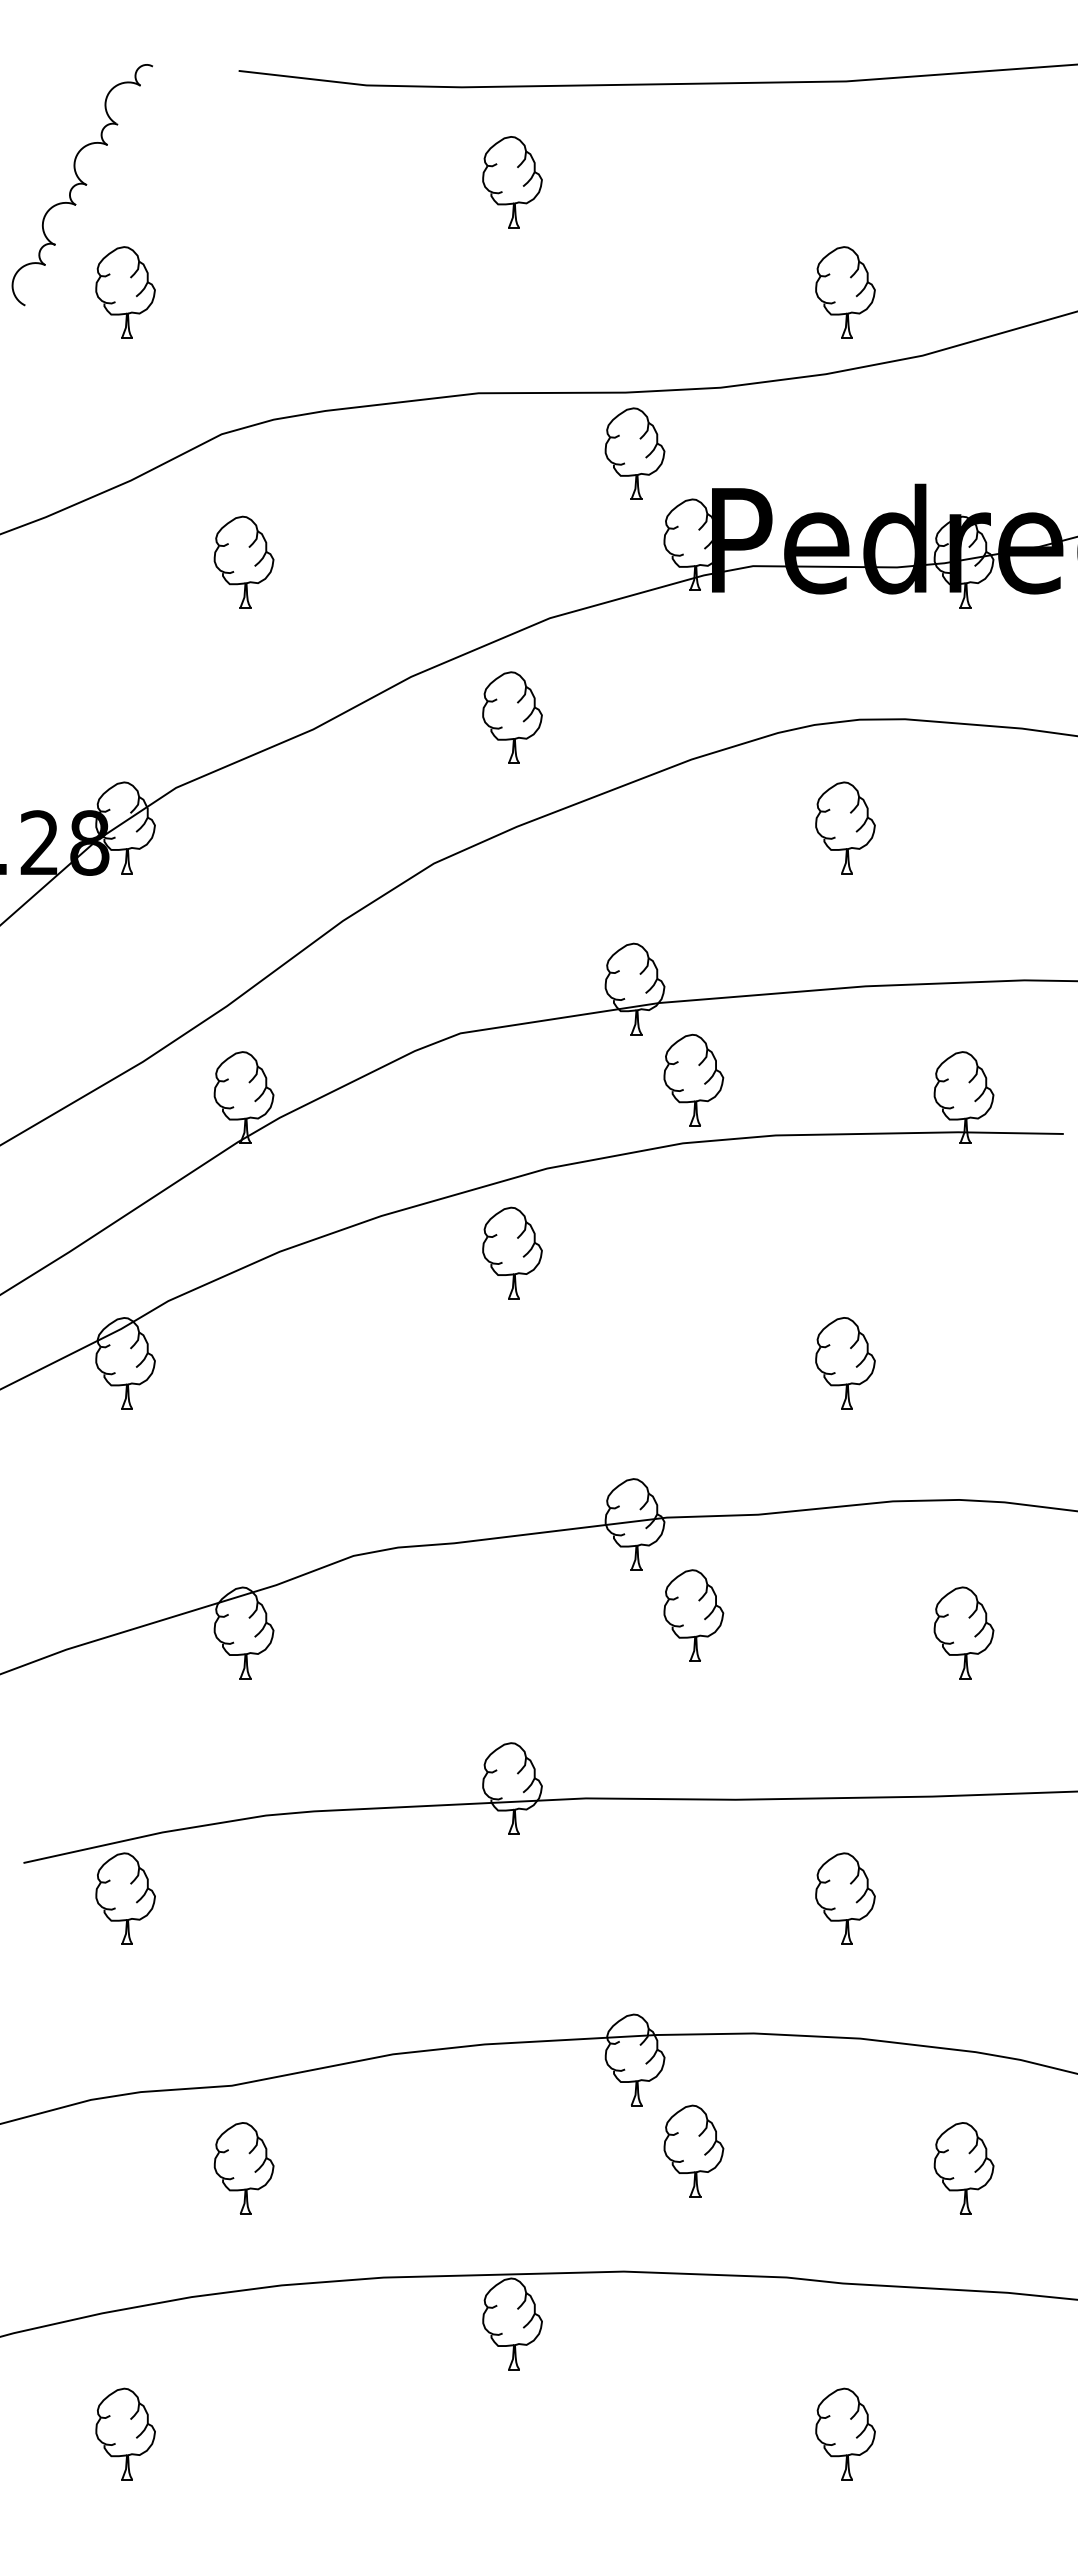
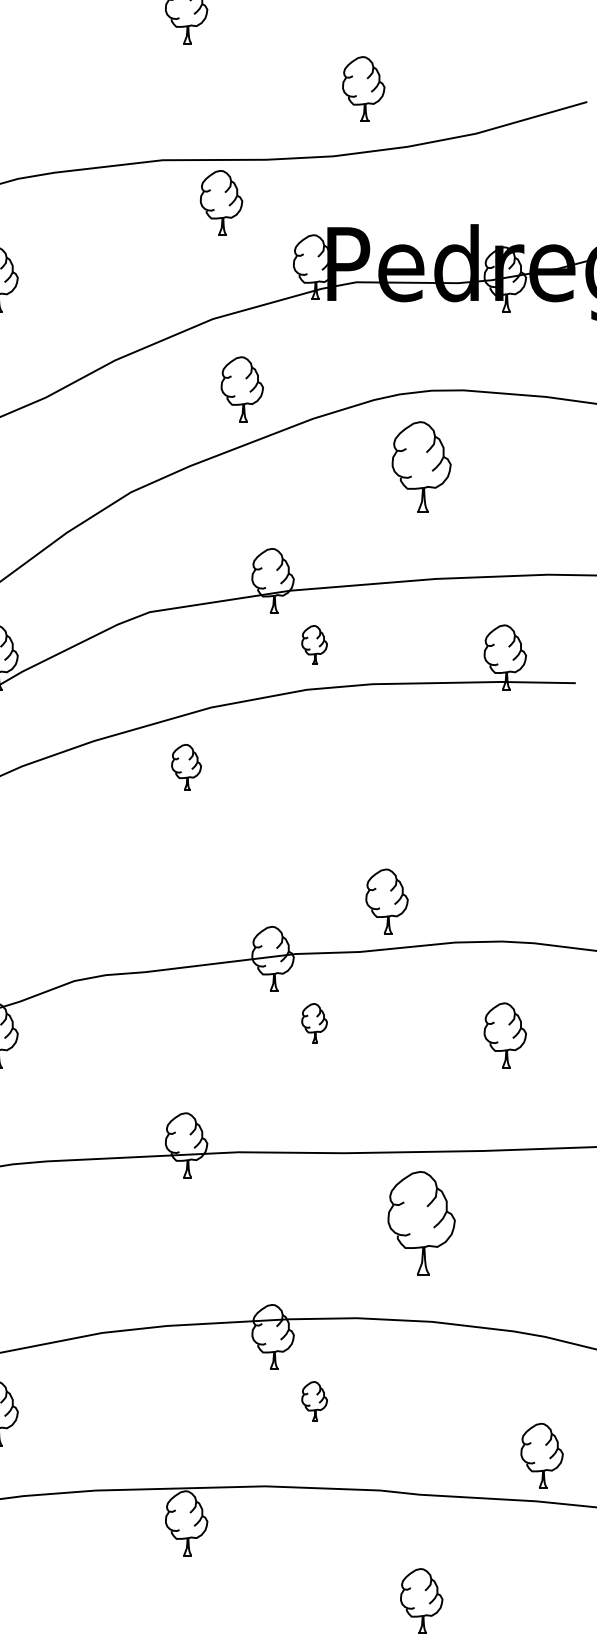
part: (845, 292) -> (363, 89), moved
part: (634, 453) -> (221, 202), moved
part: (512, 717) -> (242, 389), moved
part: (845, 827) -> (421, 466), size x1.4
part: (693, 1079) -> (314, 644), size x0.6
part: (512, 1252) -> (186, 766), size x0.7
part: (845, 1363) -> (387, 901), moved
part: (693, 1615) -> (314, 1023), size x0.6
part: (845, 1898) -> (421, 1222), size x1.6
part: (693, 2150) -> (314, 1400), size x0.6
part: (963, 2168) -> (541, 1455), moved

